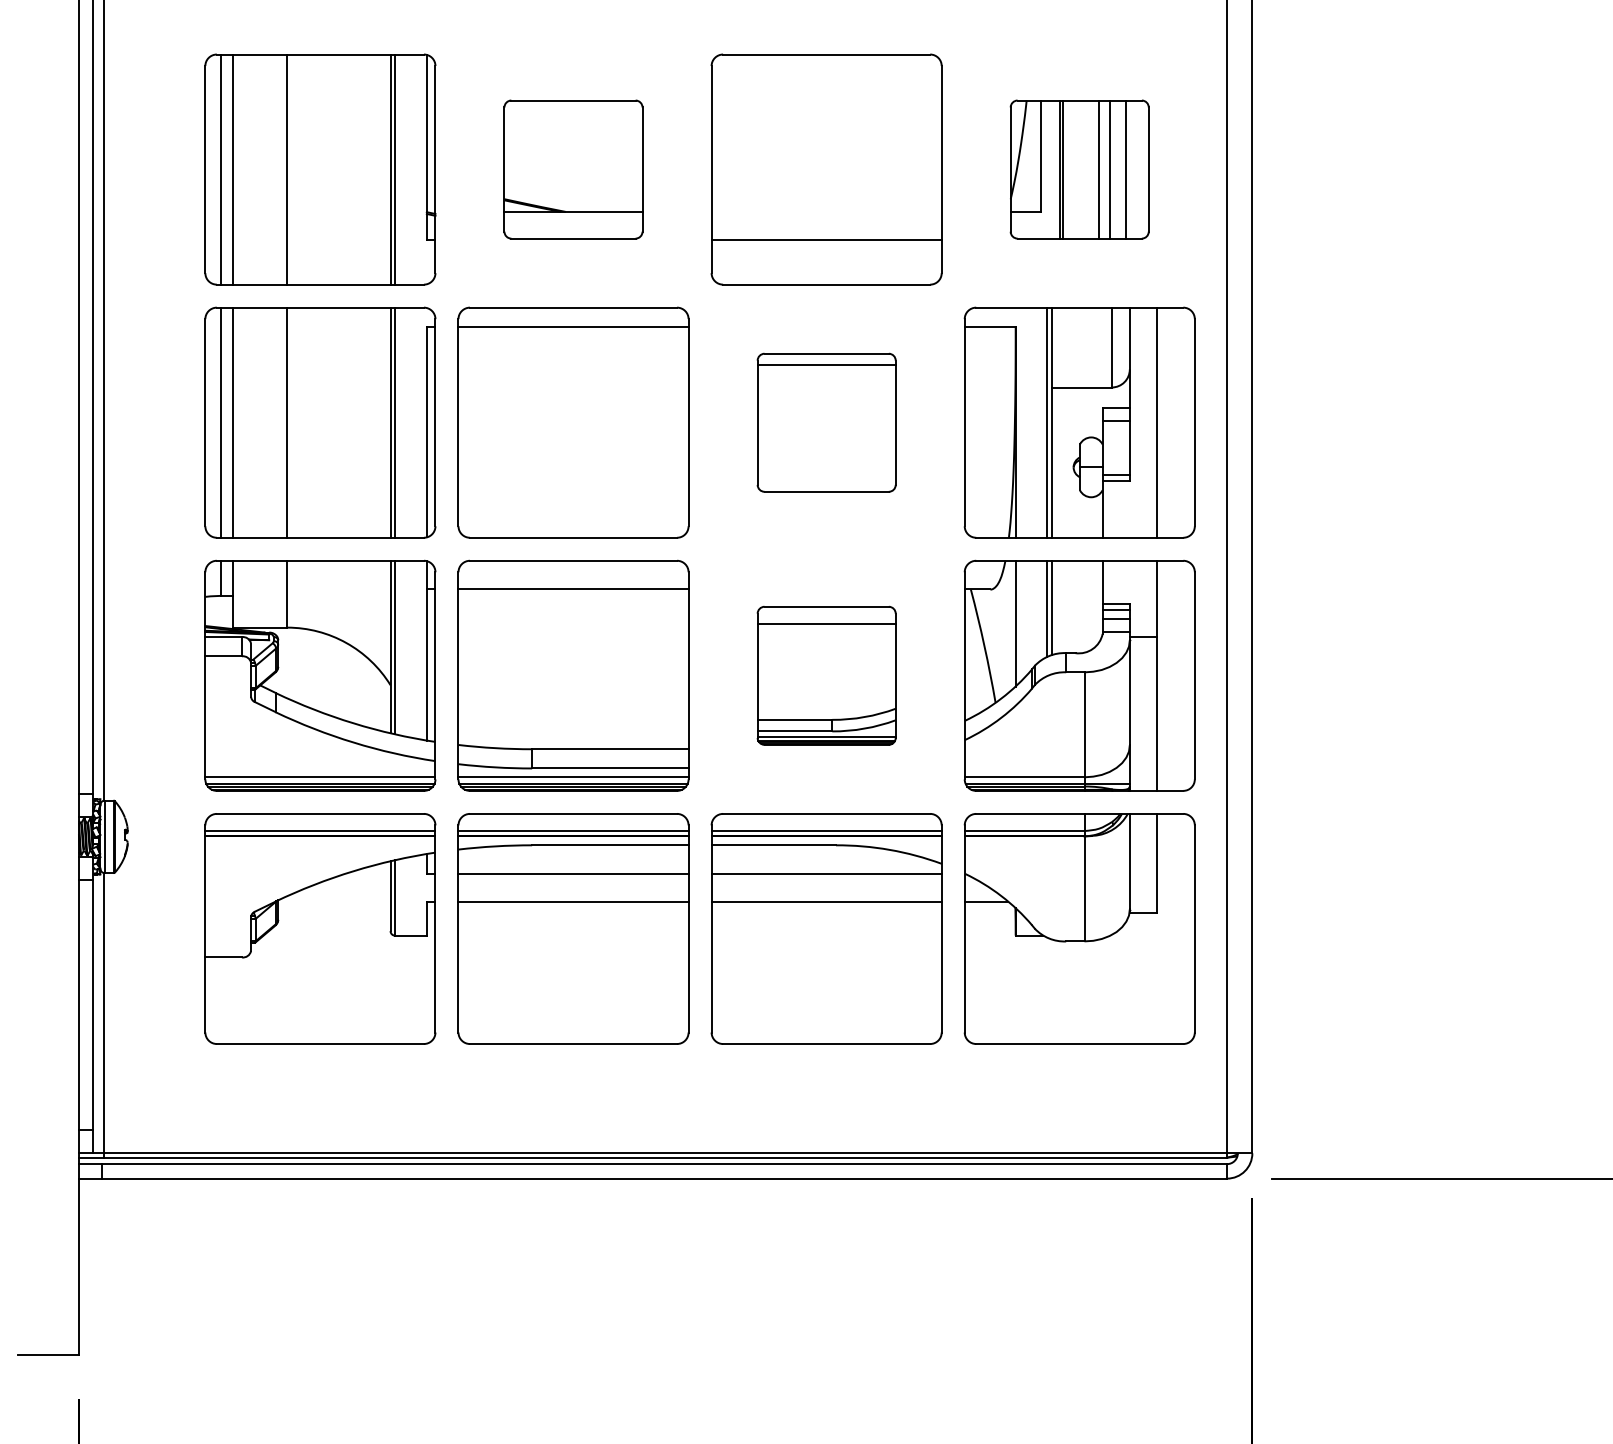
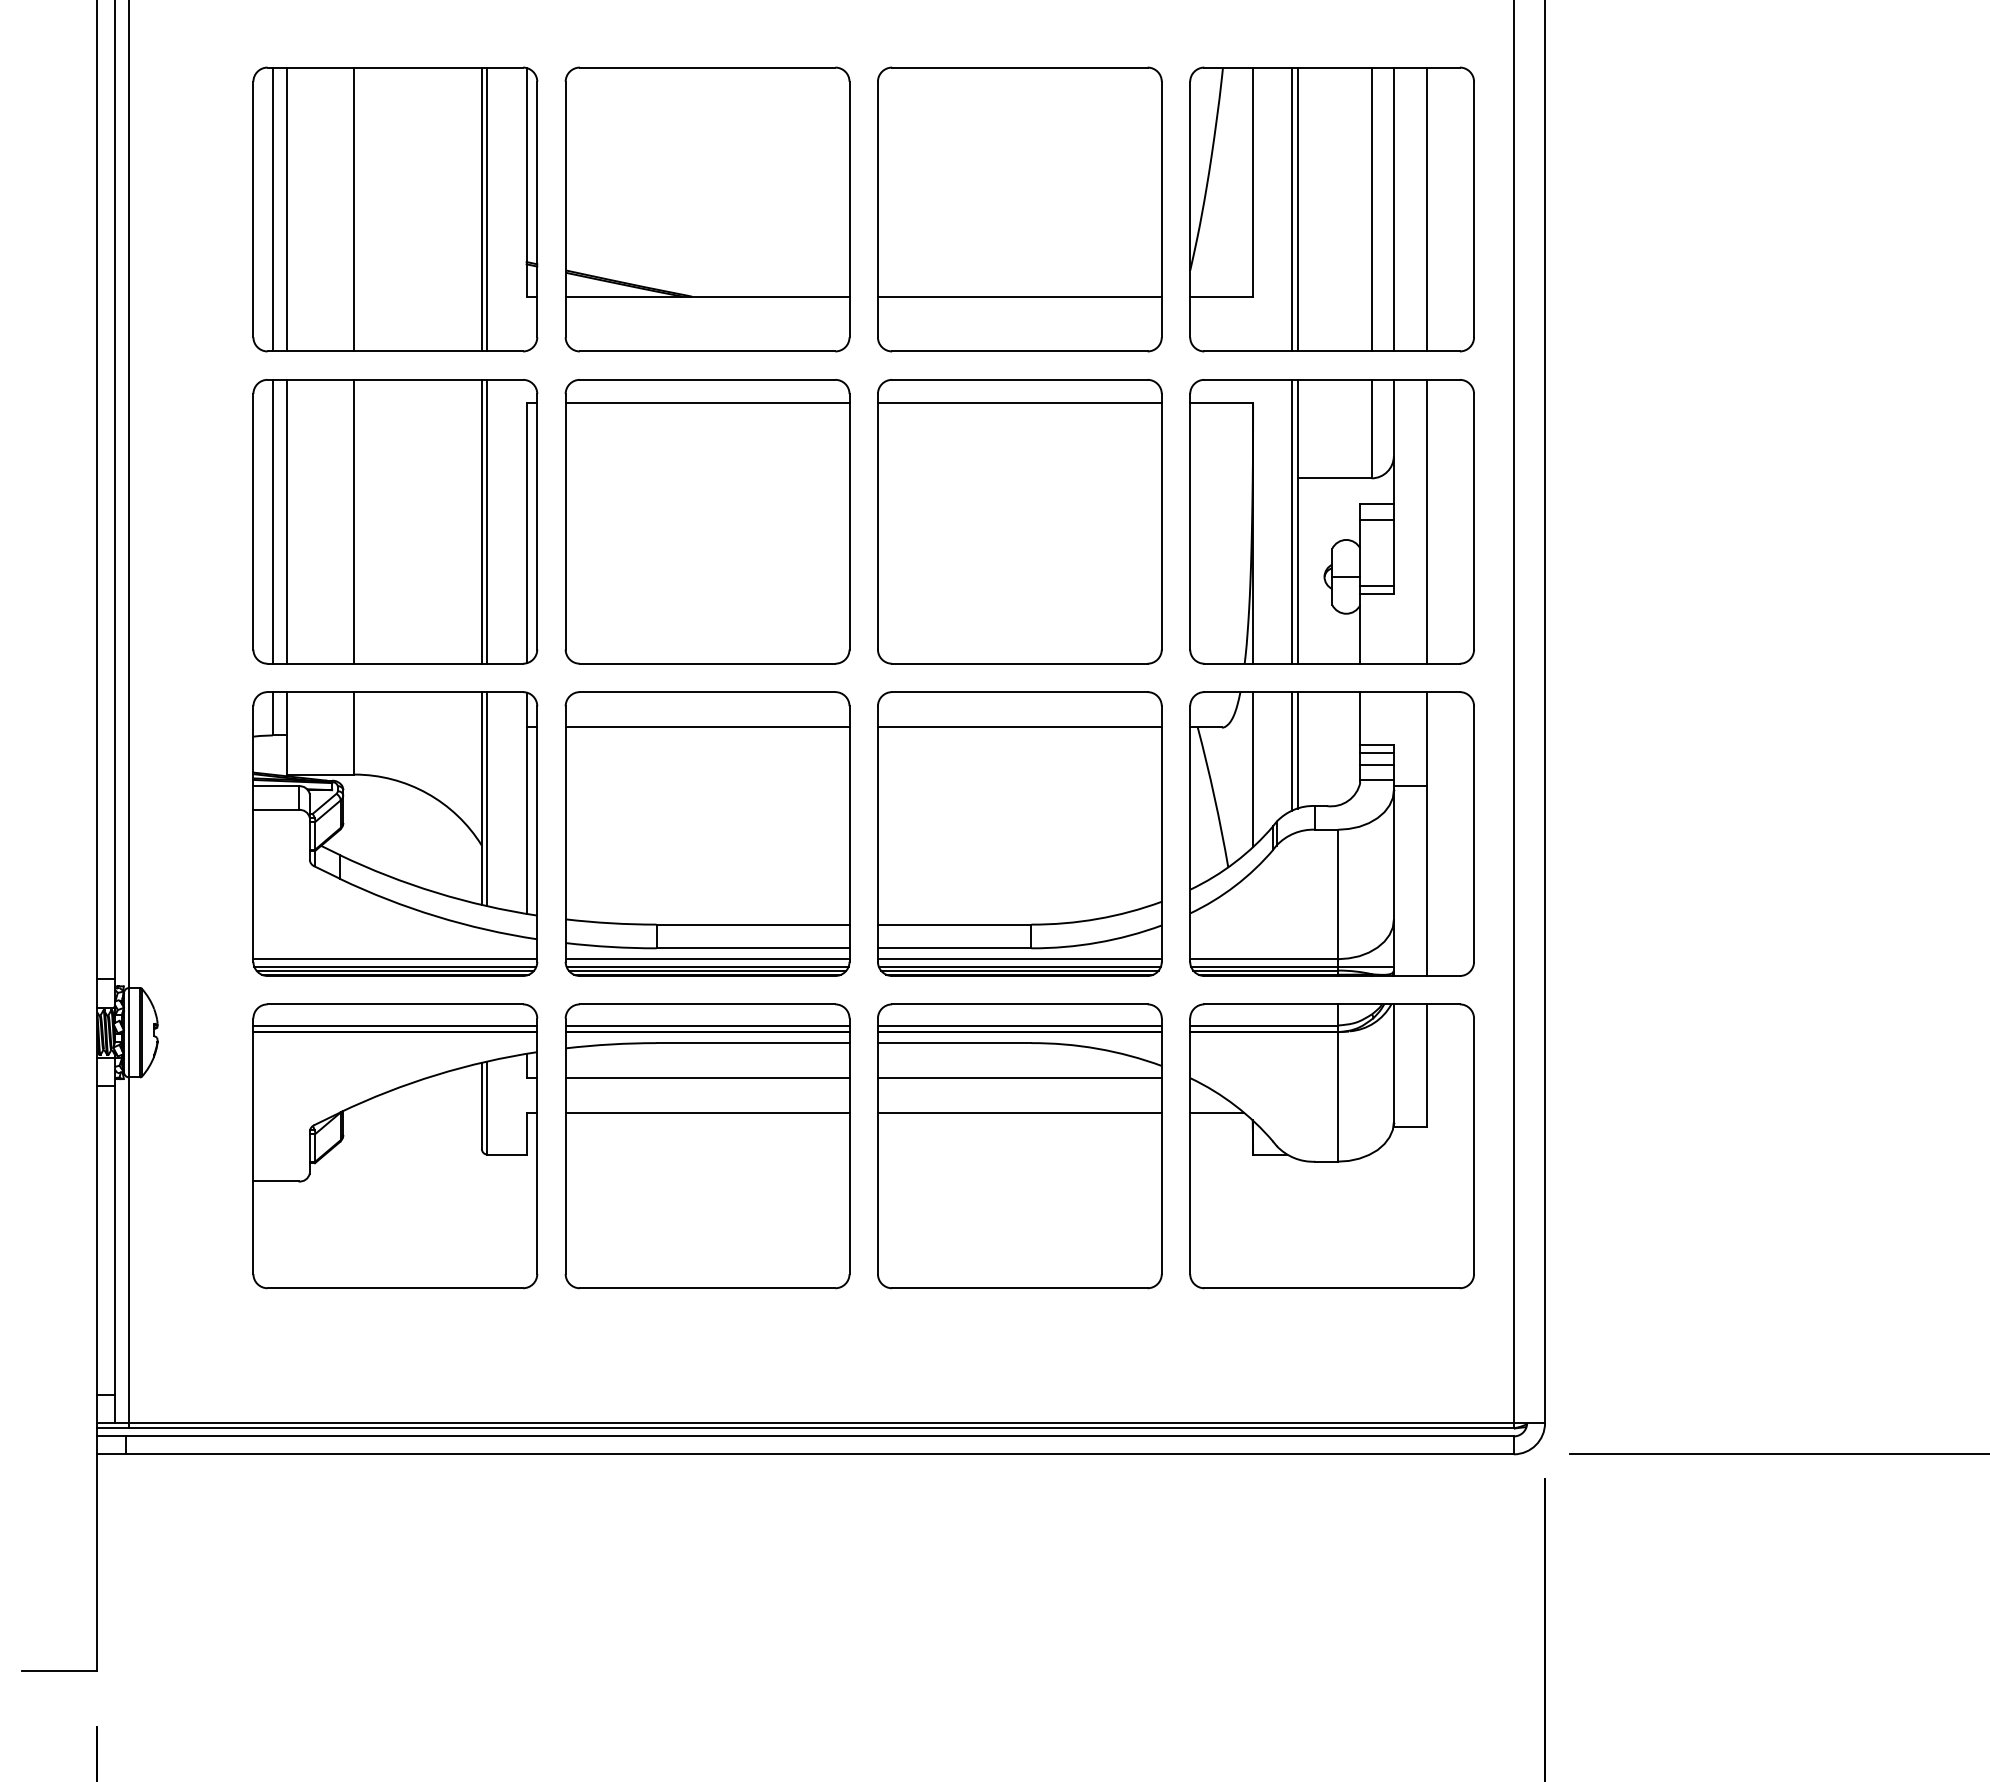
part: (573, 169) -> (707, 209), size x1.67
part: (1079, 169) -> (1331, 209), size x1.67
part: (826, 422) -> (1019, 521), size x1.67
part: (826, 675) -> (1019, 833), size x1.67

